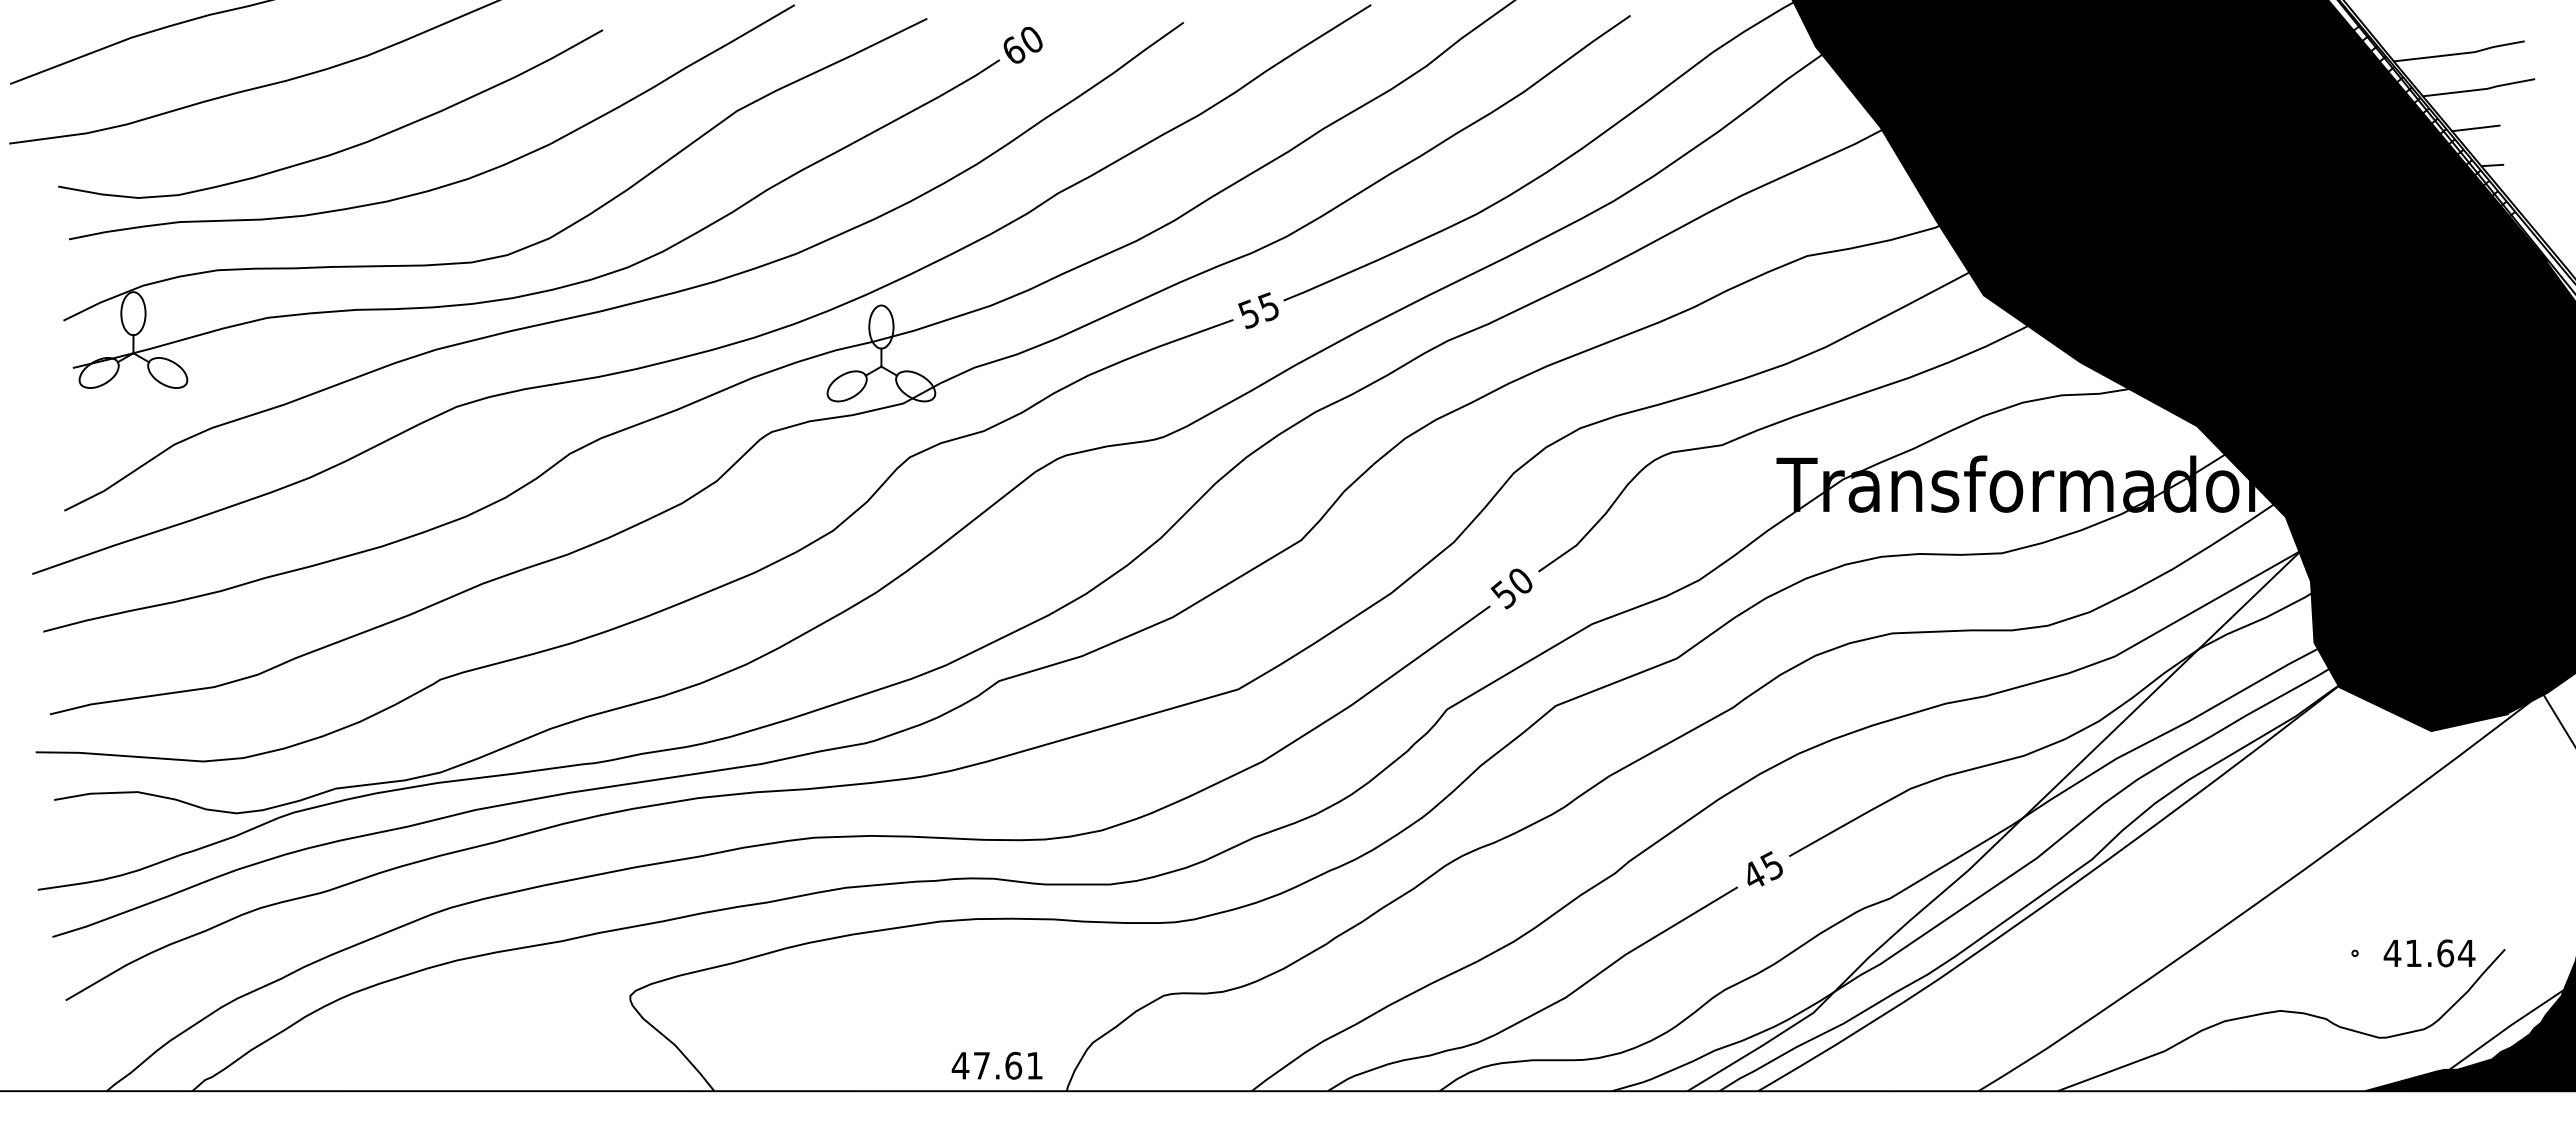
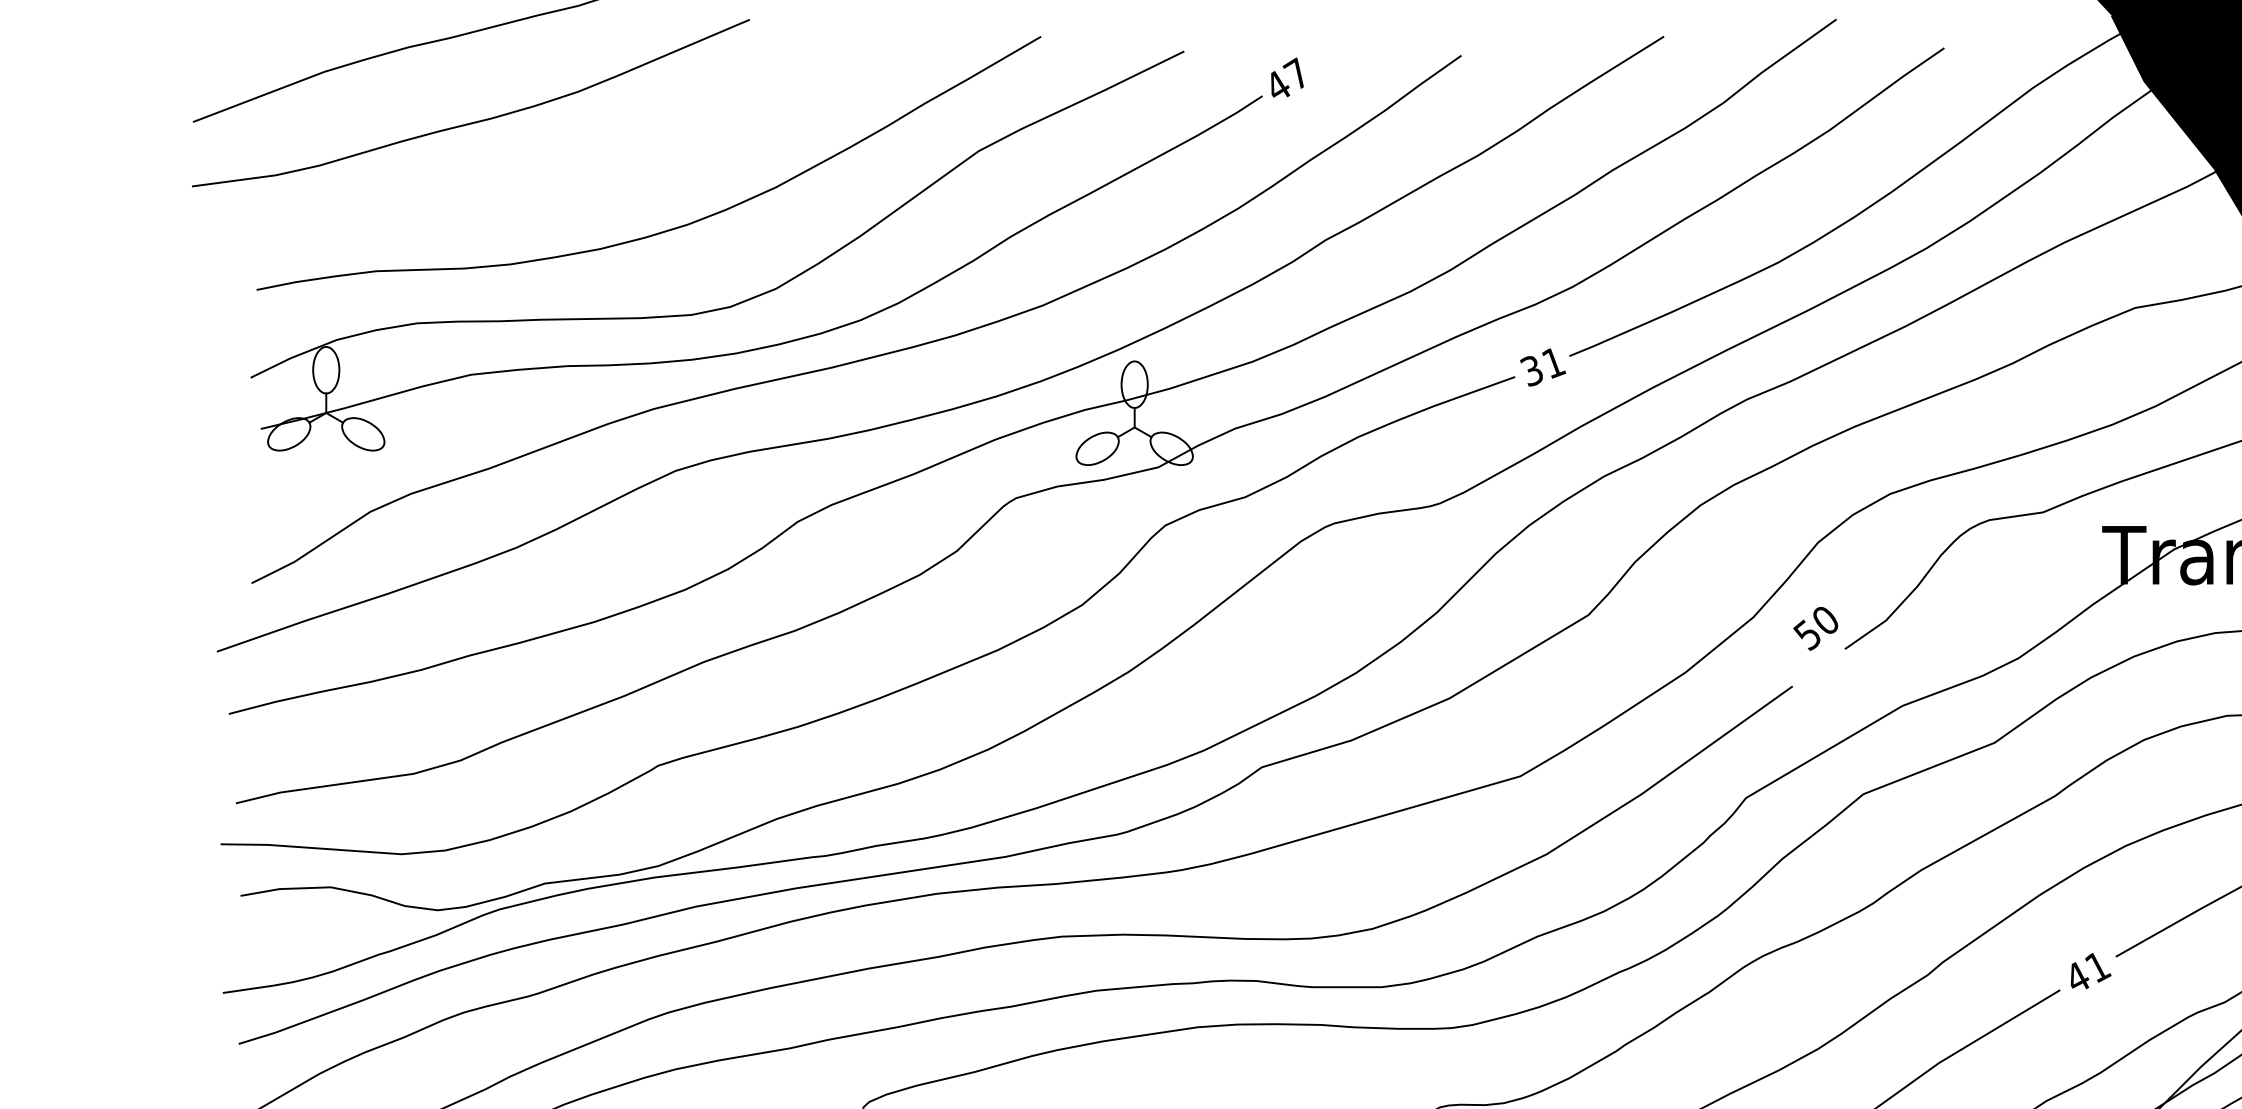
text: (1022, 43) -> (1287, 78), 60 -> 47
curve: (342, 149) -> (552, 192), removed
text: (1259, 310) -> (1543, 366), 55 -> 31
text: (1511, 588) -> (1815, 628), moved
text: (1772, 865) -> (2097, 966), 45 -> 41

